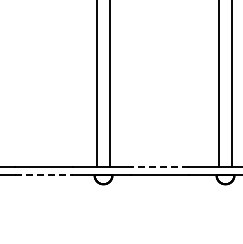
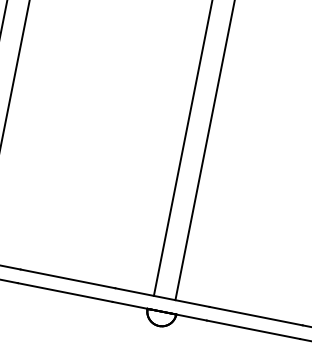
line: (160, 166) -> (256, 315), dashed -> solid
line: (44, 175) -> (66, 292), dashed -> solid

